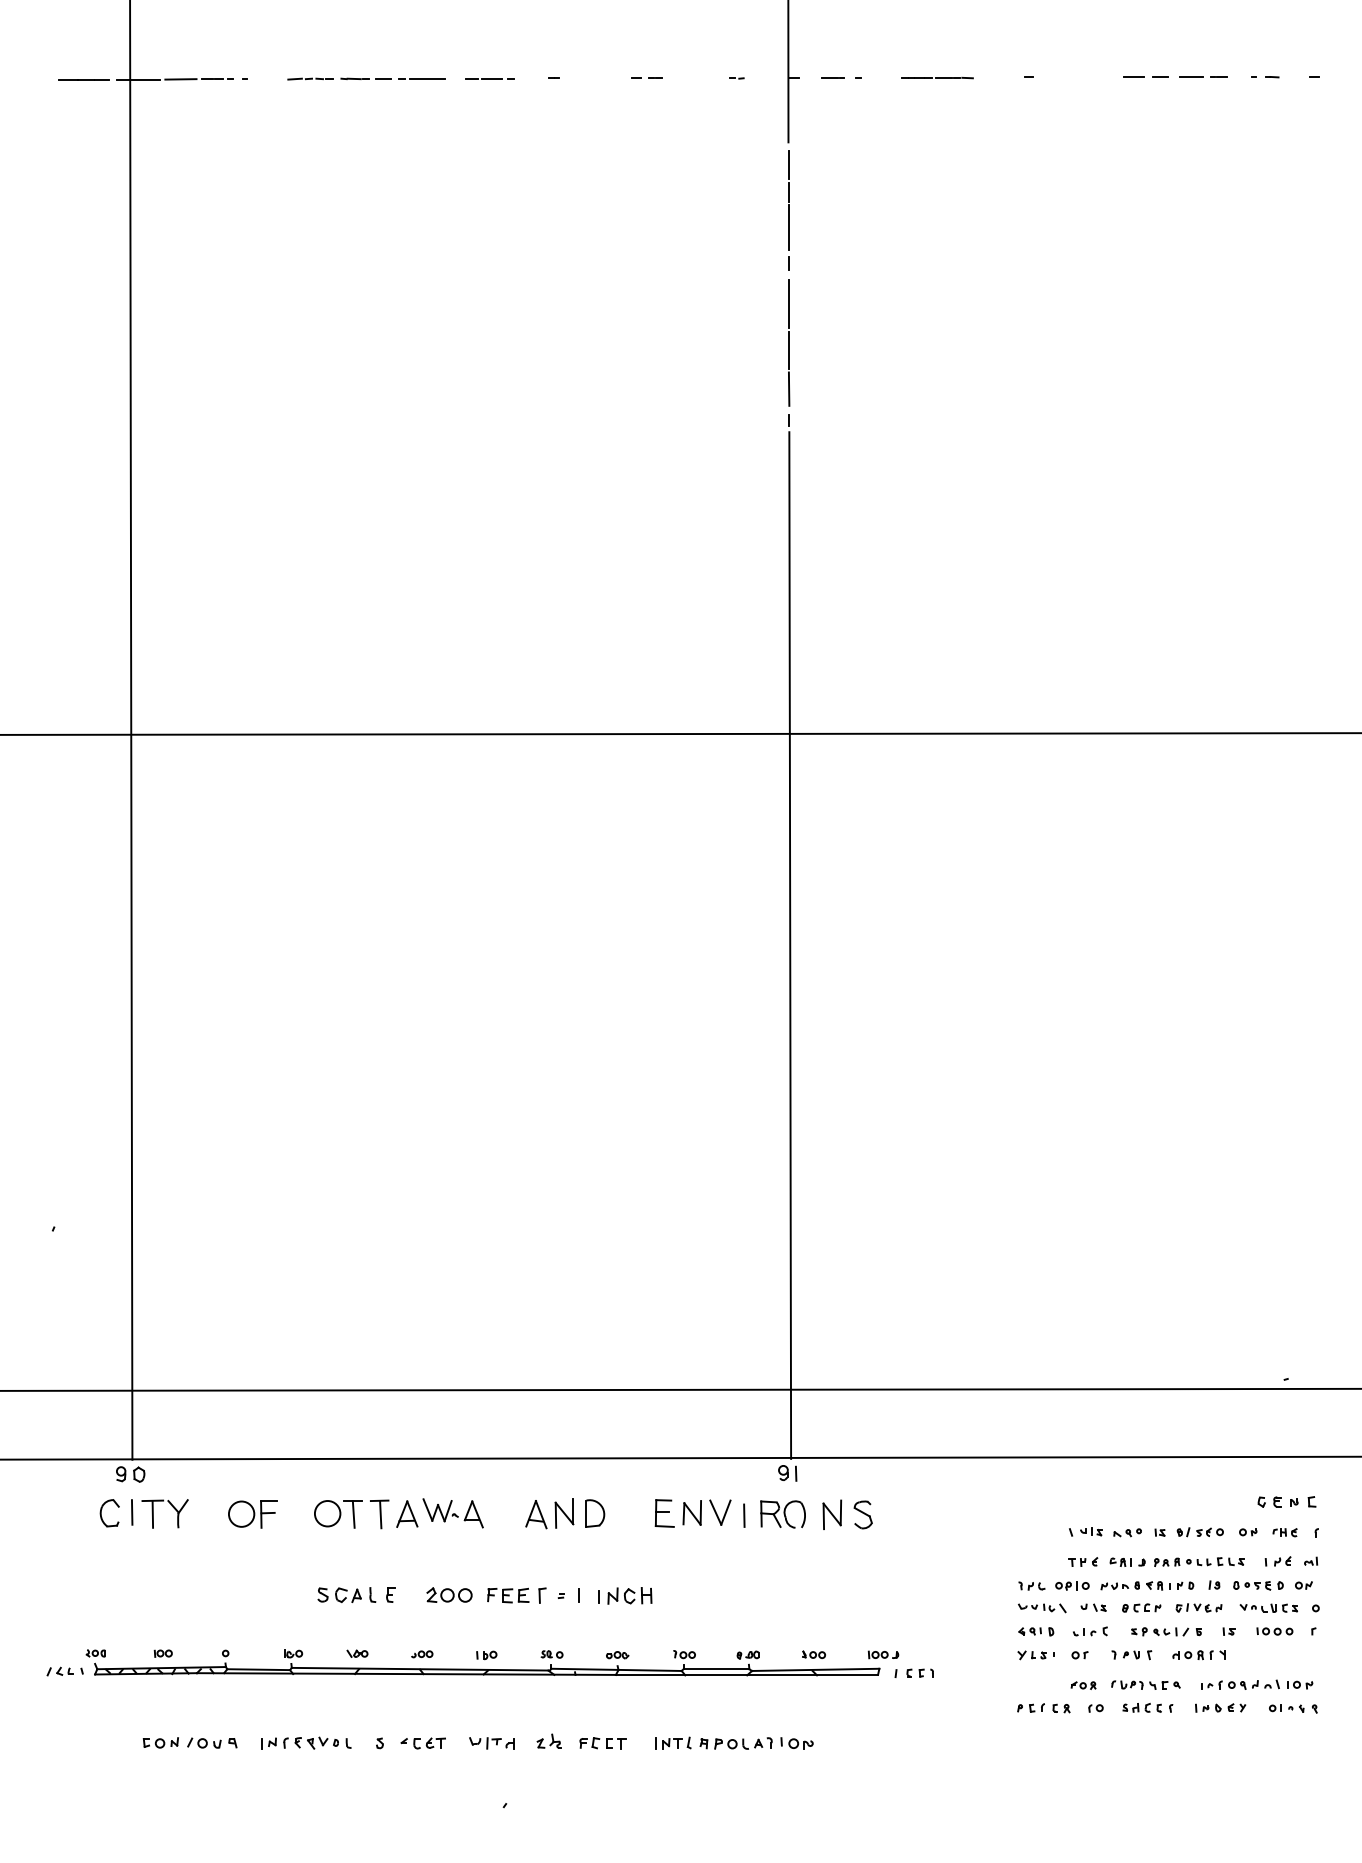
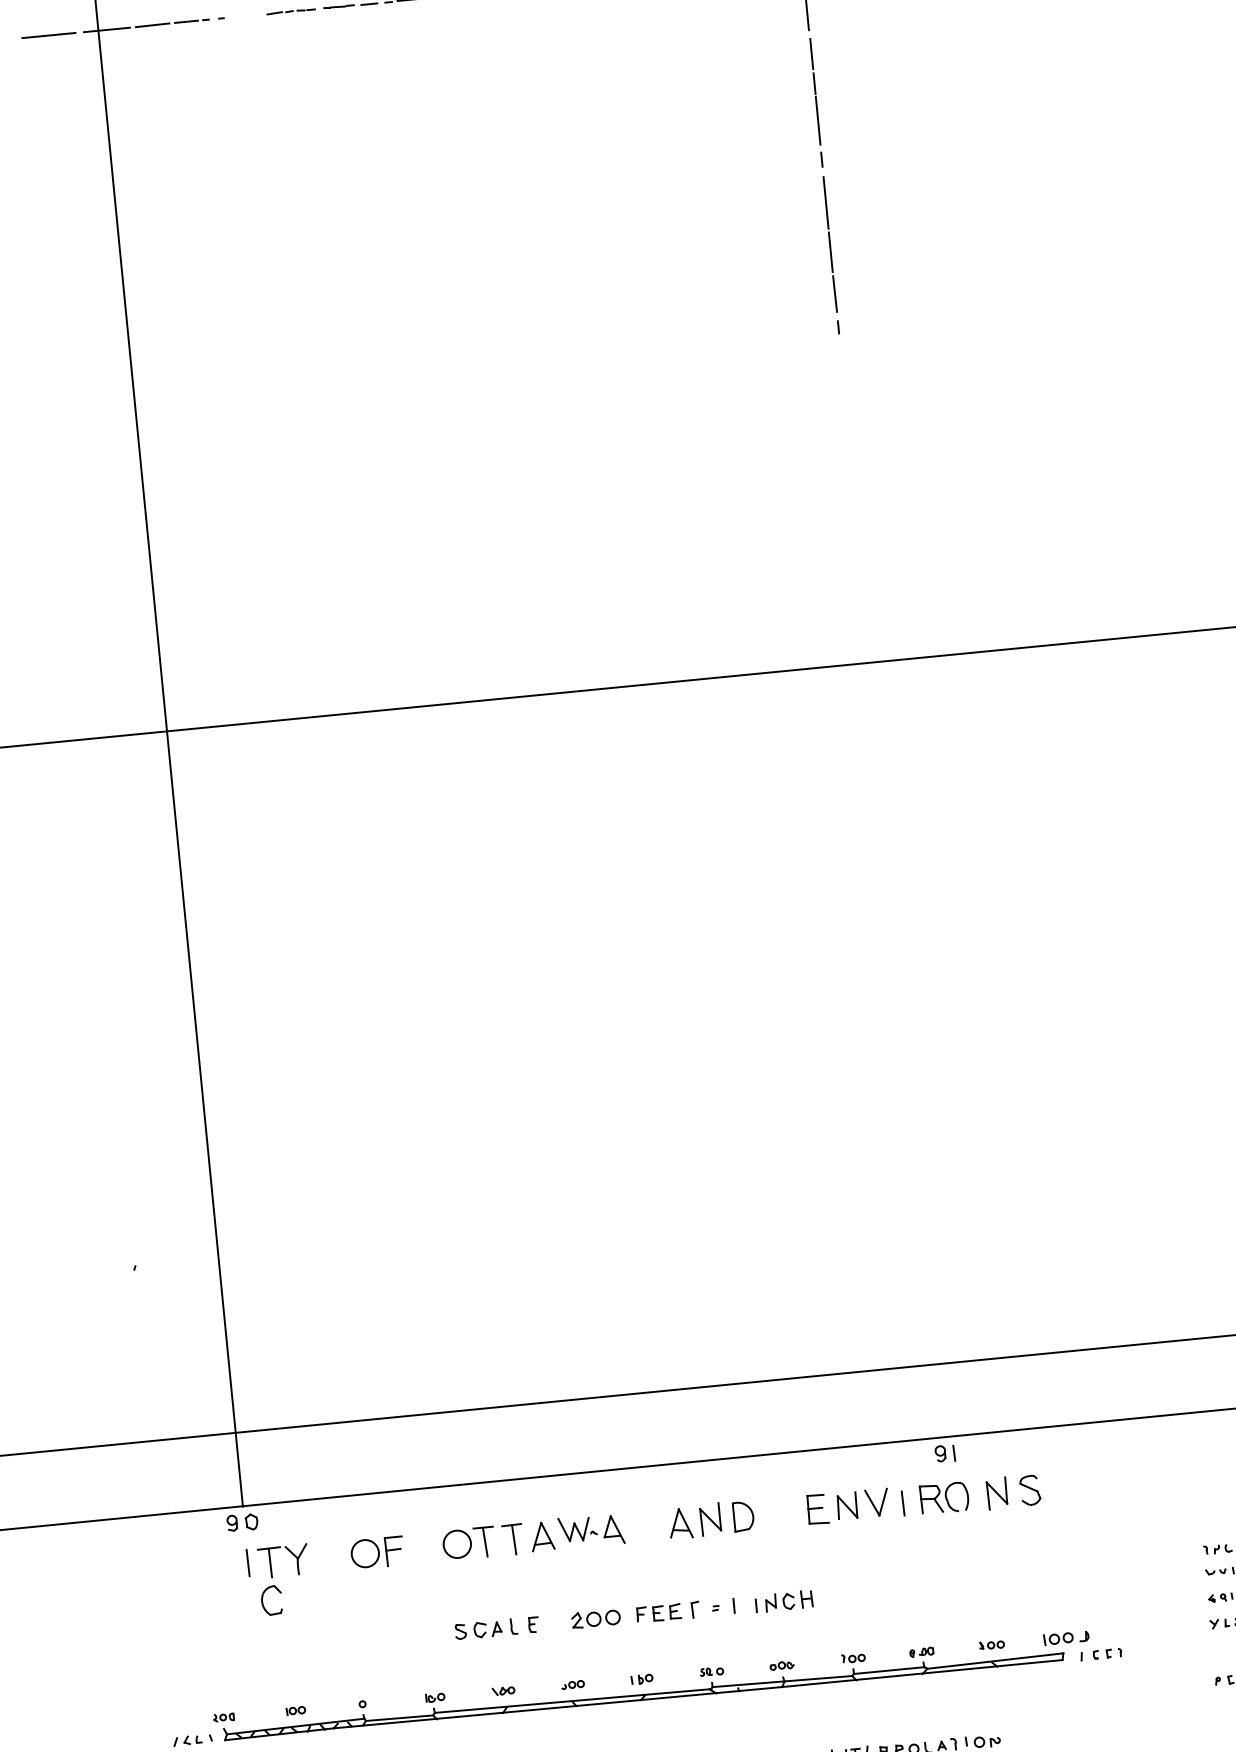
line: (790, 945) -> (893, 888), removed
part: (101, 1513) -> (262, 1601), moved
part: (883, 1654) -> (1066, 1637), size x1.4

